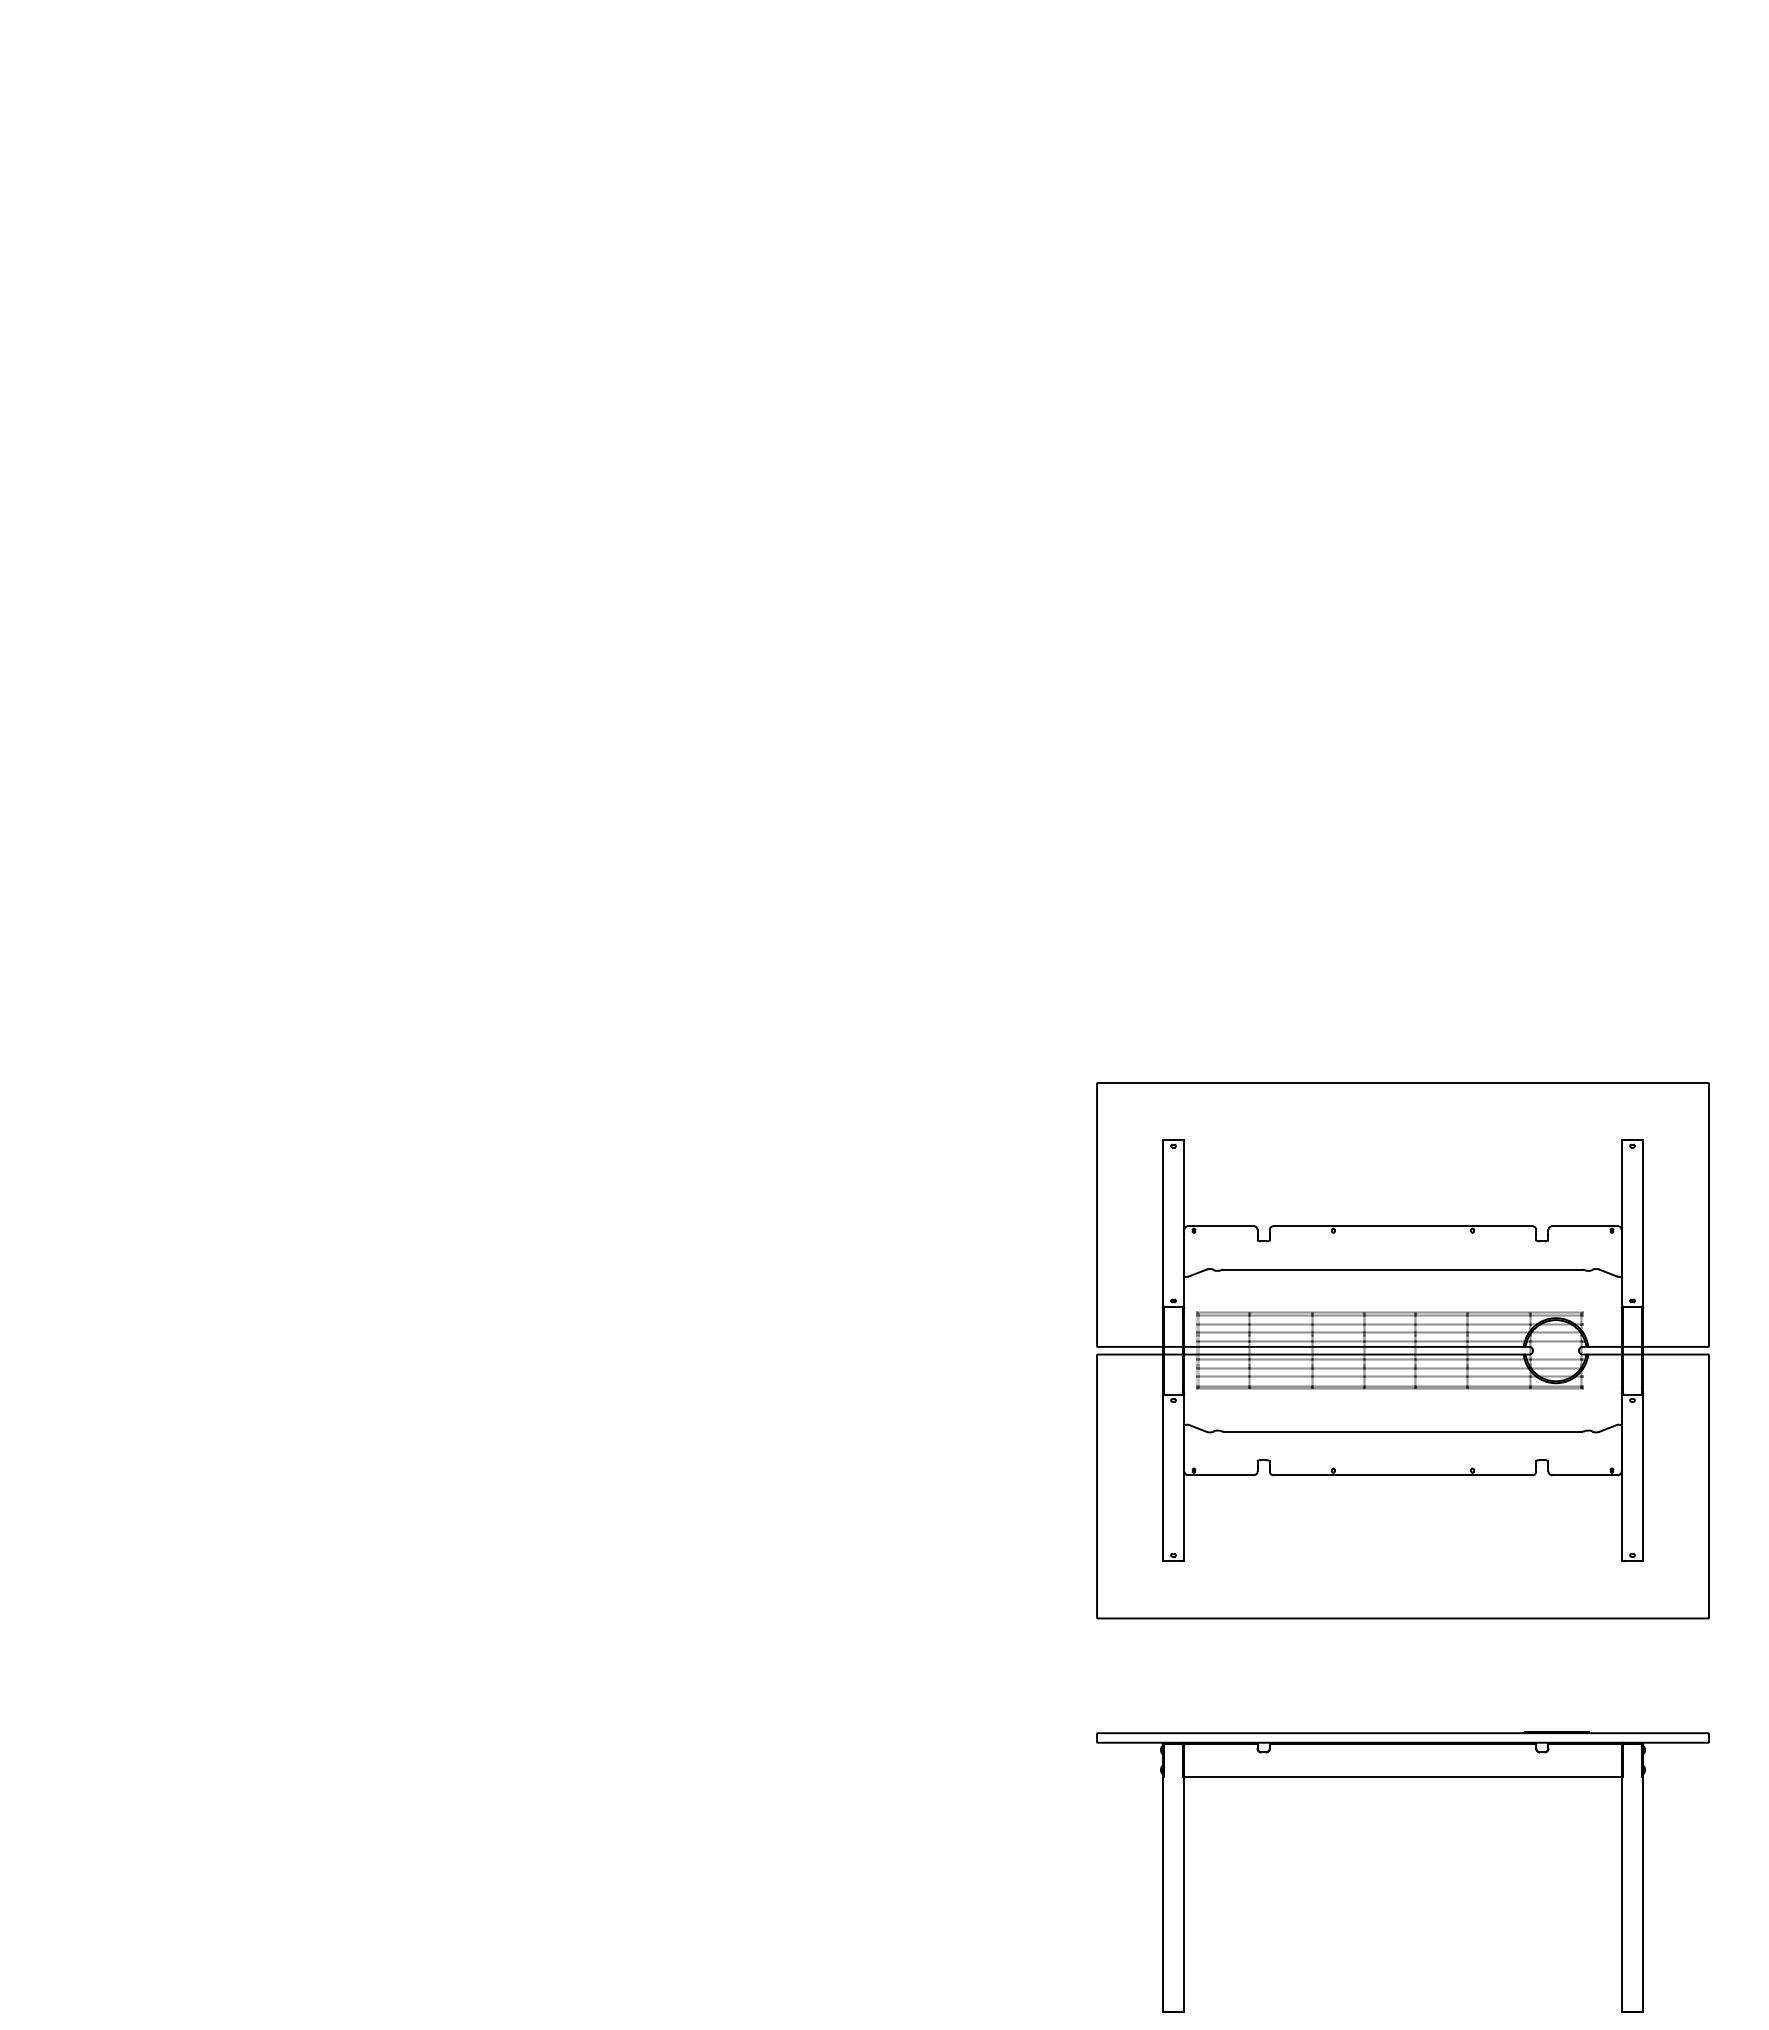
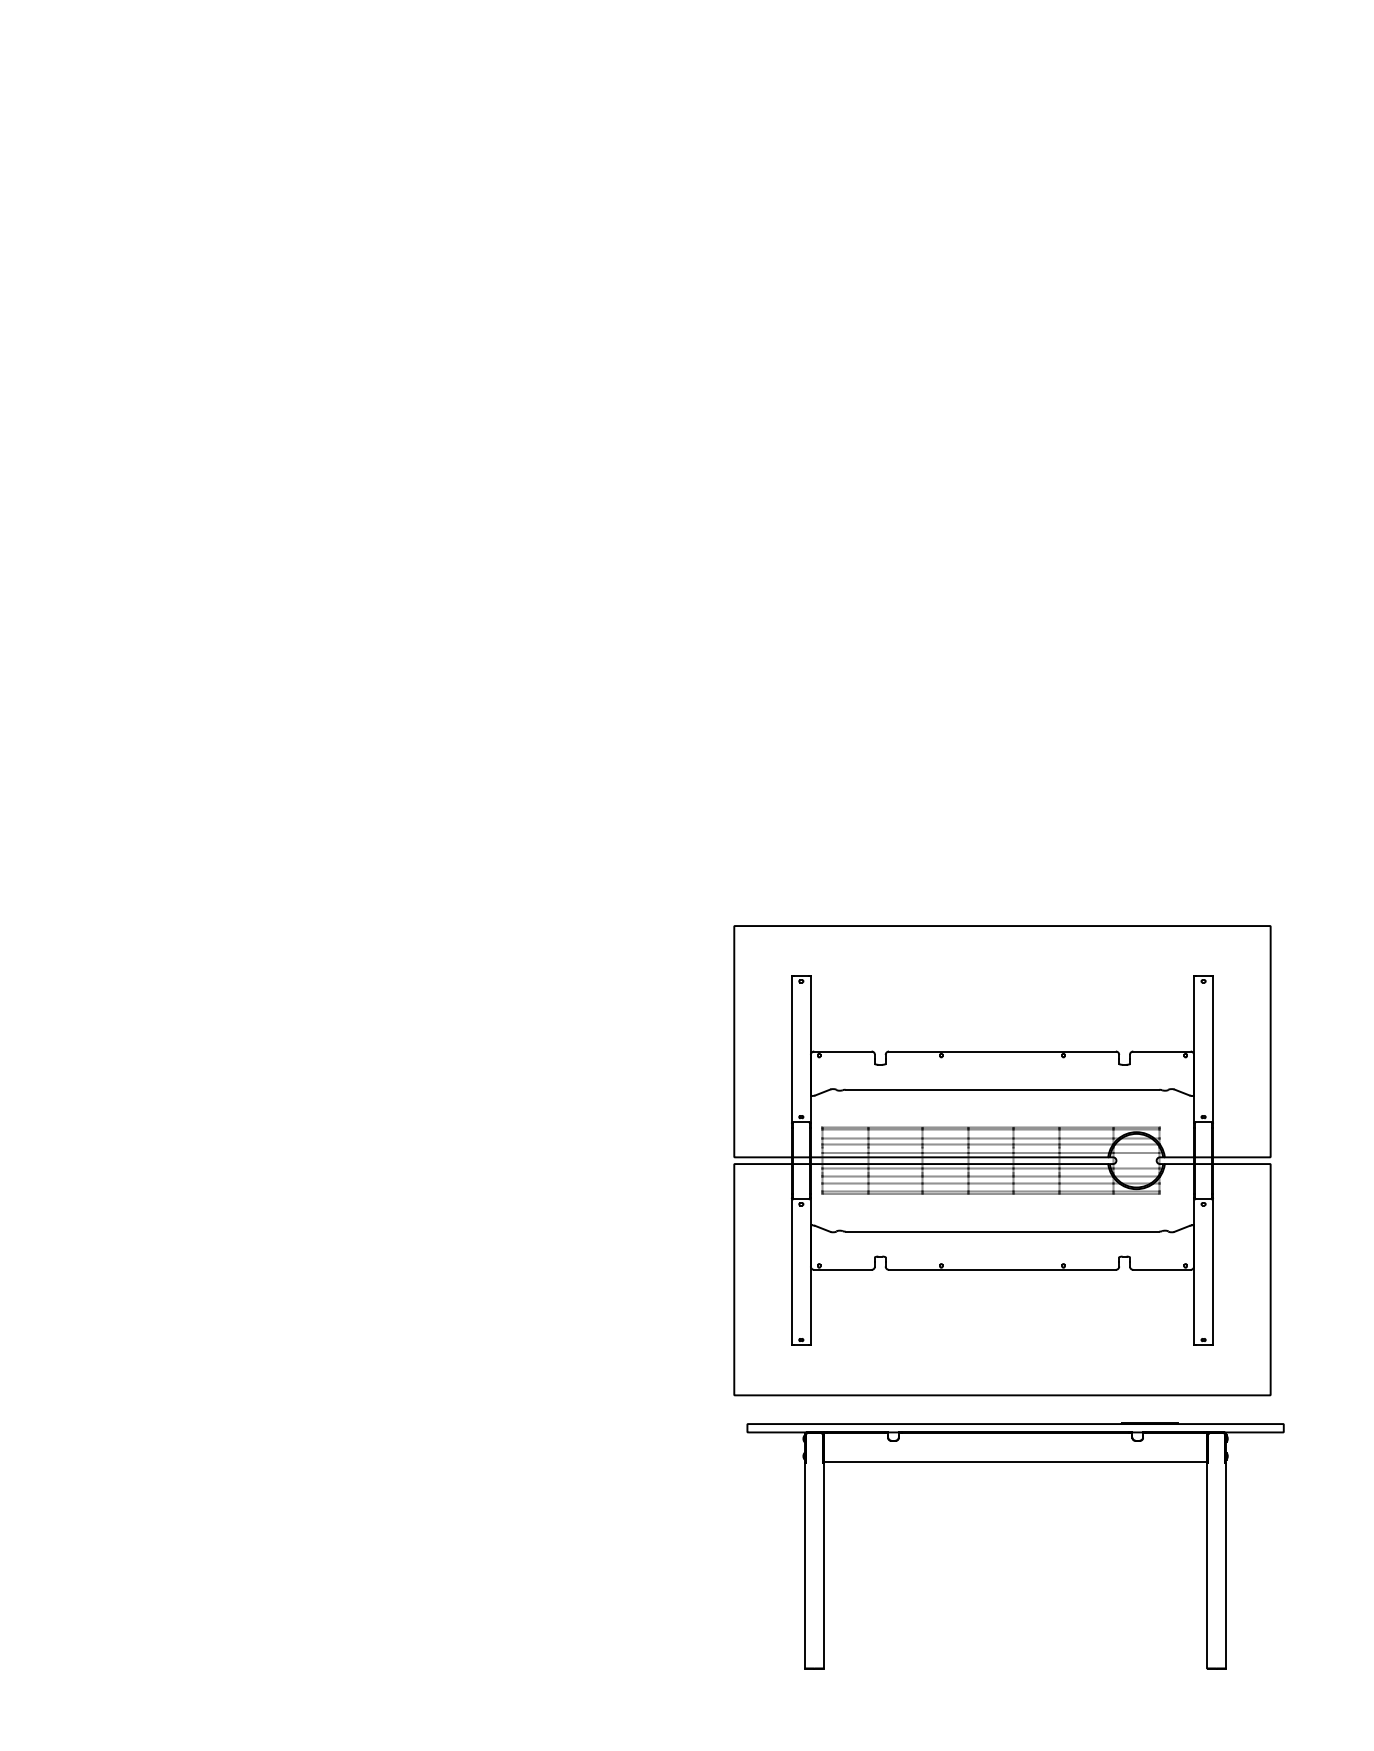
part: (1402, 1350) -> (1002, 1160), moved

